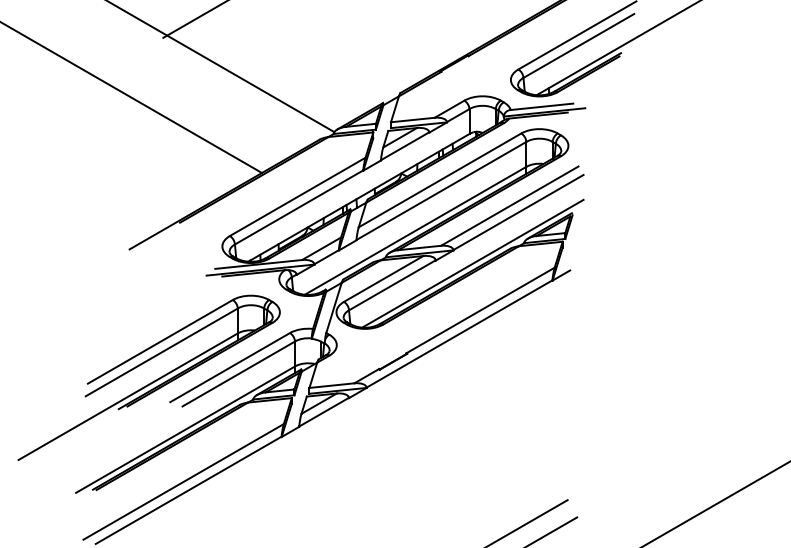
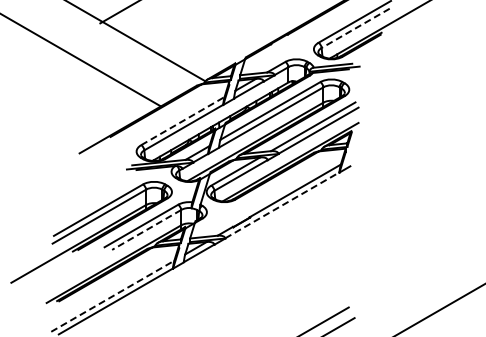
line: (578, 46) -> (355, 28), solid -> dashed
line: (298, 195) -> (183, 120), solid -> dashed
line: (459, 334) -> (282, 205), solid -> dashed
line: (238, 373) -> (146, 229), solid -> dashed
line: (184, 482) -> (113, 296), solid -> dashed

